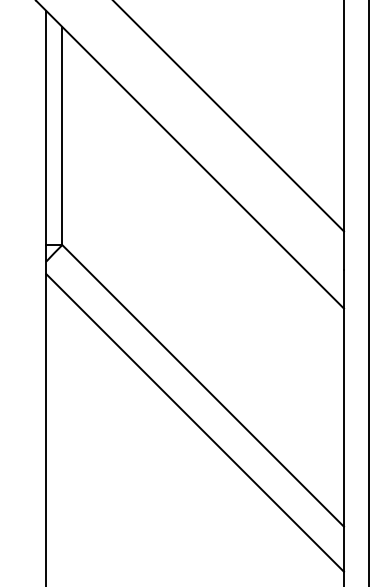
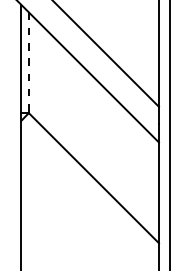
line: (61, 137) -> (28, 63), solid -> dashed
line: (193, 423) -> (89, 195), removed

